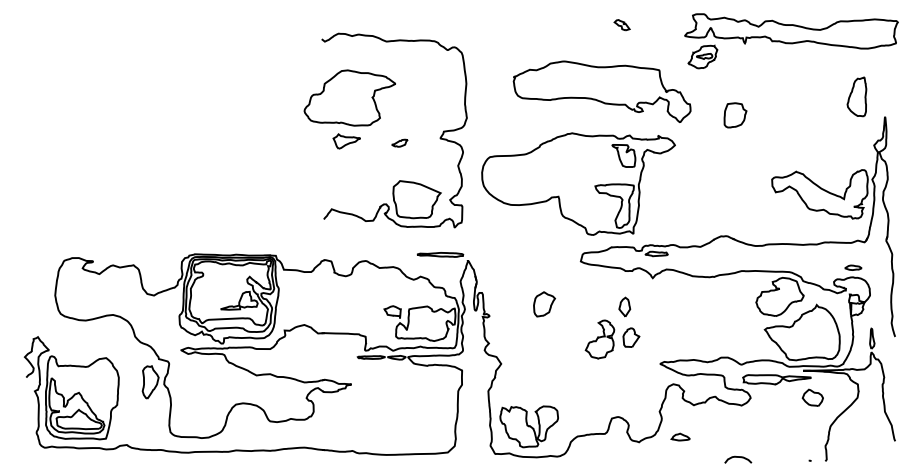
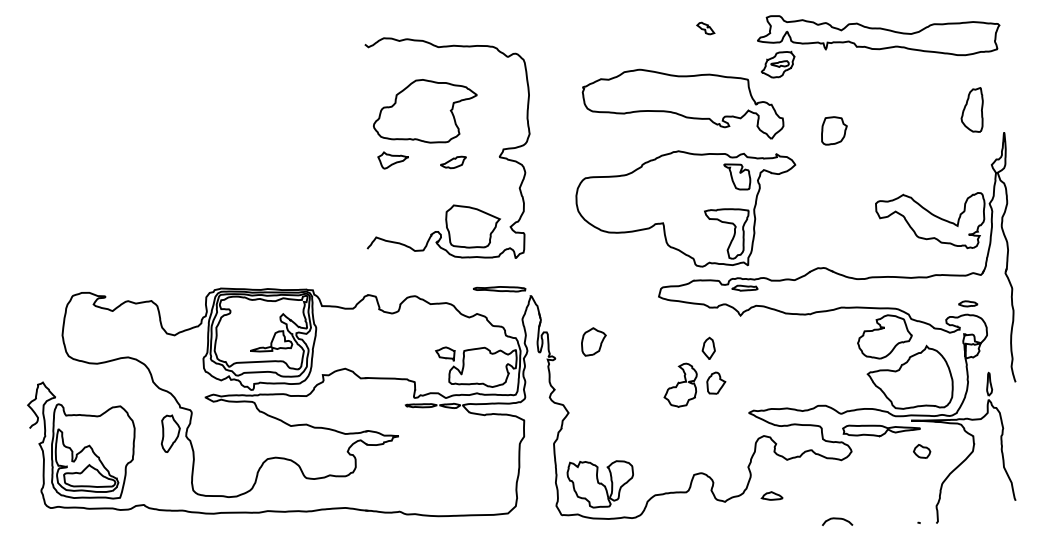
part: (791, 41) -> (878, 47), moved
part: (349, 97) -> (424, 110), moved
part: (399, 143) -> (453, 162), size x1.43
part: (578, 183) -> (685, 208), moved
part: (544, 304) -> (593, 342), moved
part: (812, 397) -> (921, 451), size x0.71

